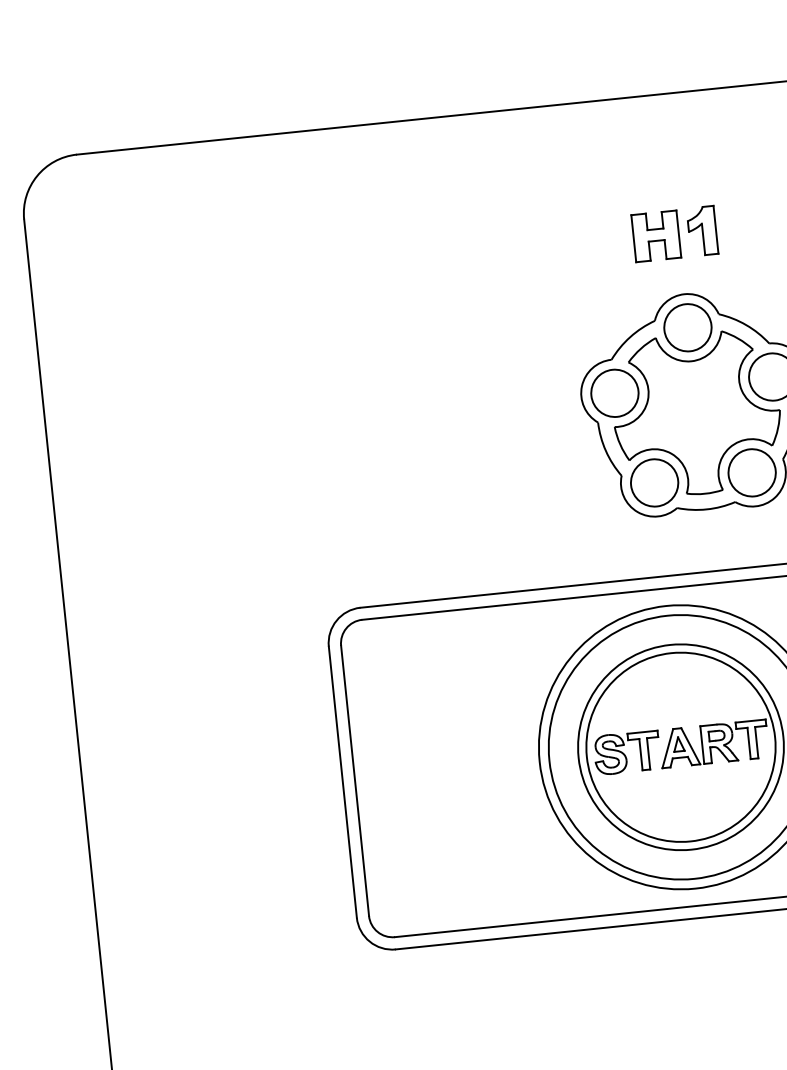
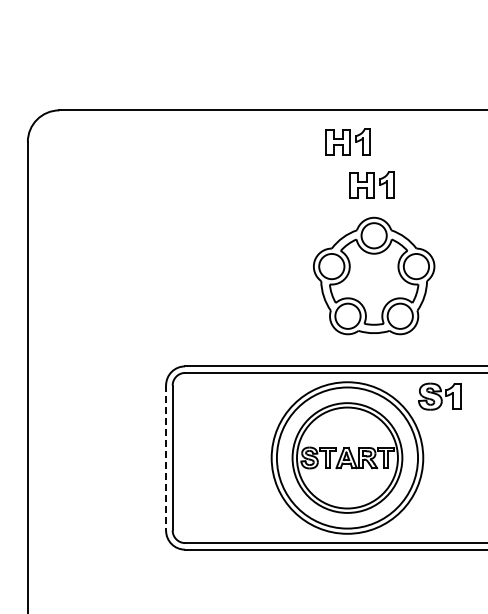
part: (620, 157) -> (347, 141), added
line: (343, 783) -> (166, 458), solid -> dashed

